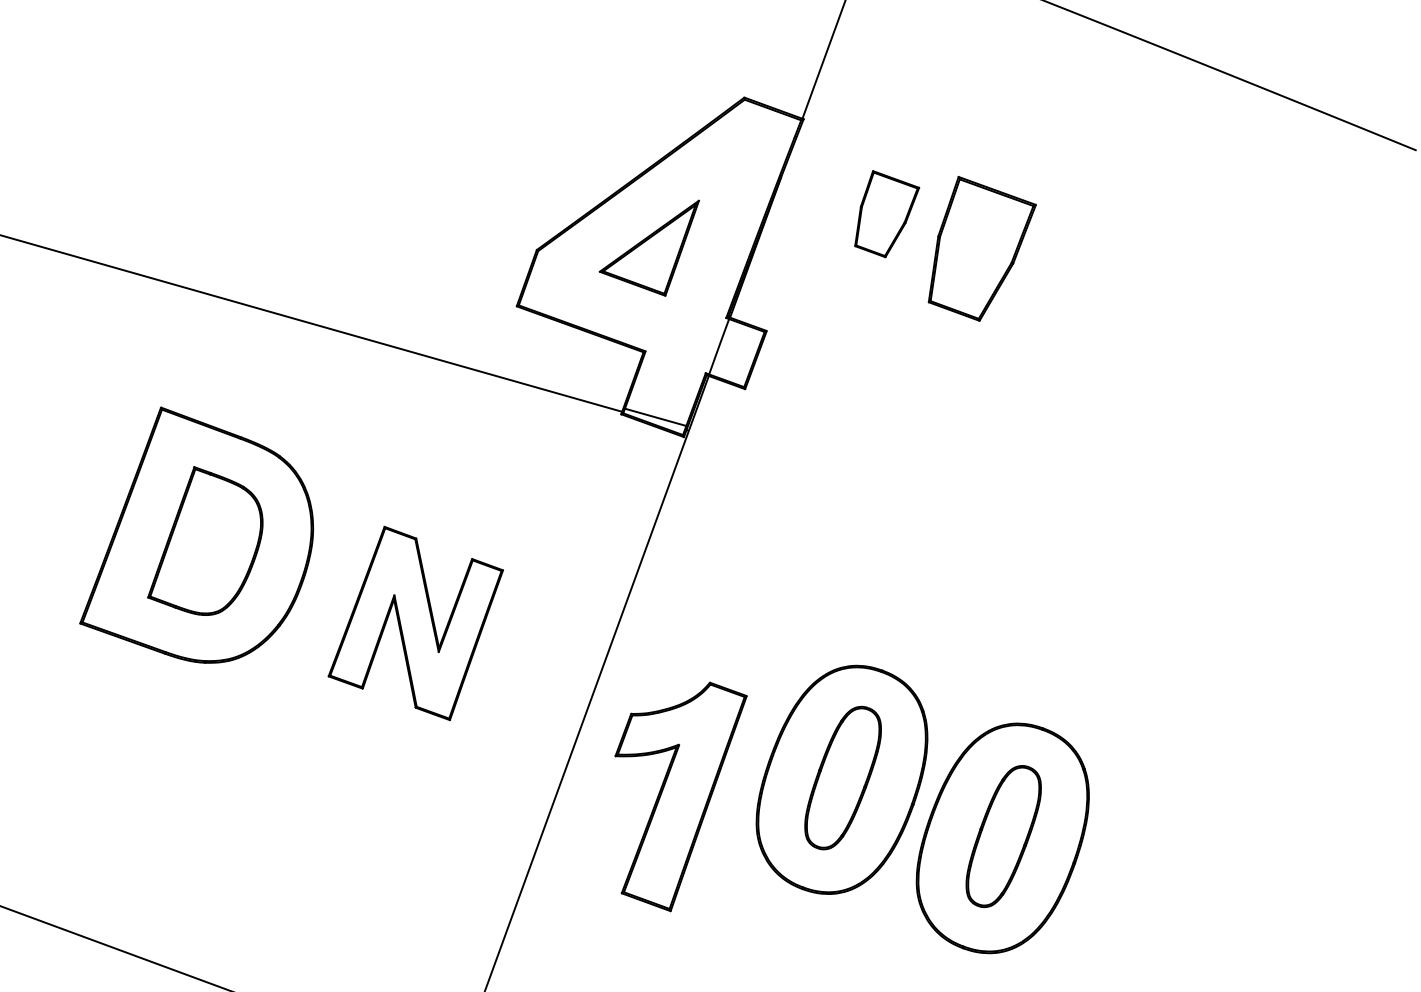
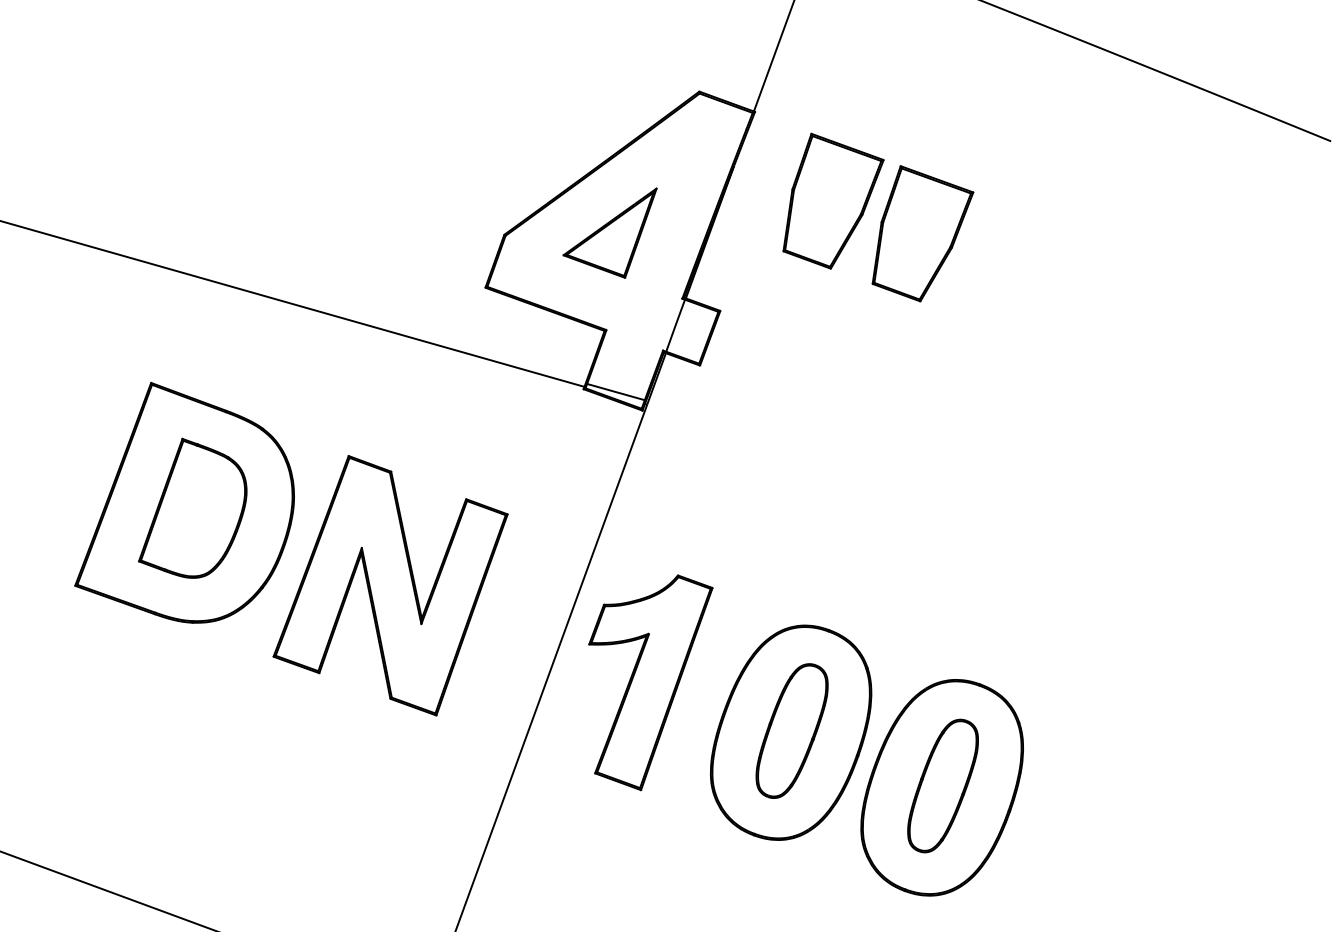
part: (887, 213) -> (833, 200), size x1.67
part: (415, 623) -> (390, 585), size x1.43
part: (680, 796) -> (650, 682), moved

